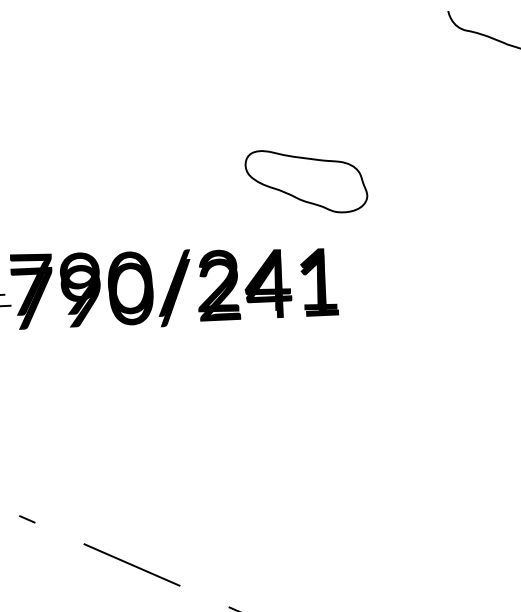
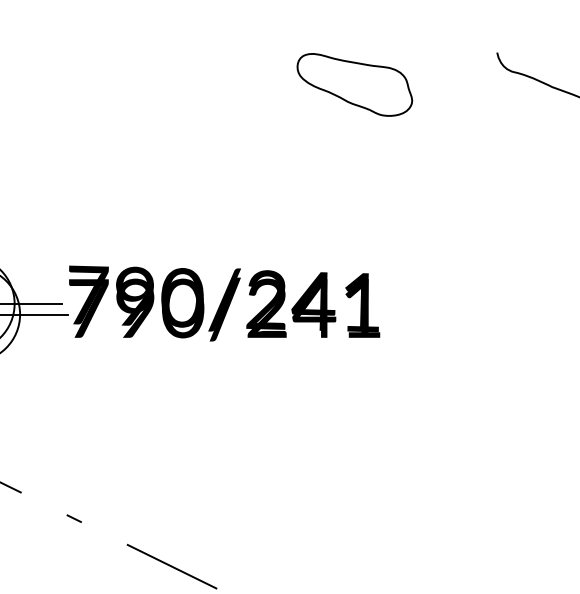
part: (306, 181) -> (354, 84), moved

